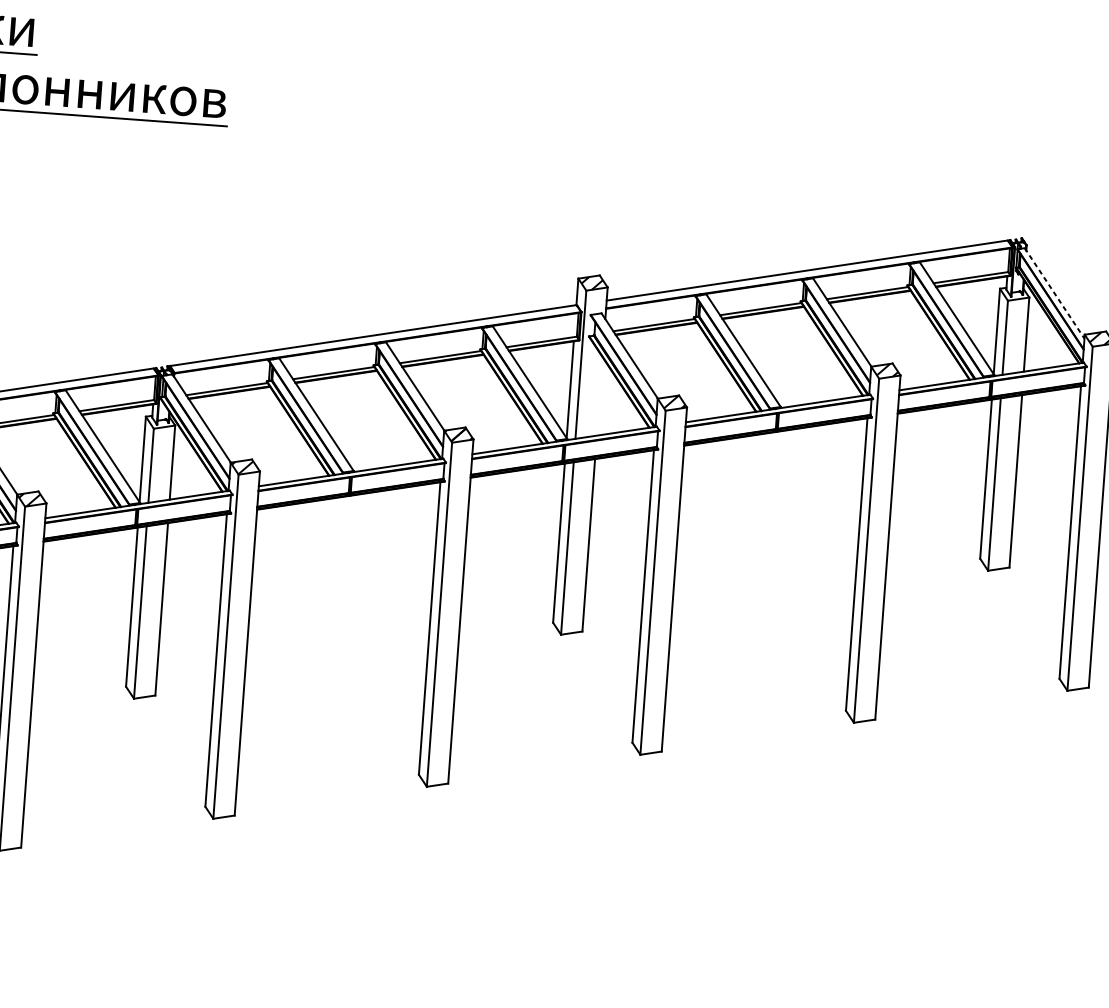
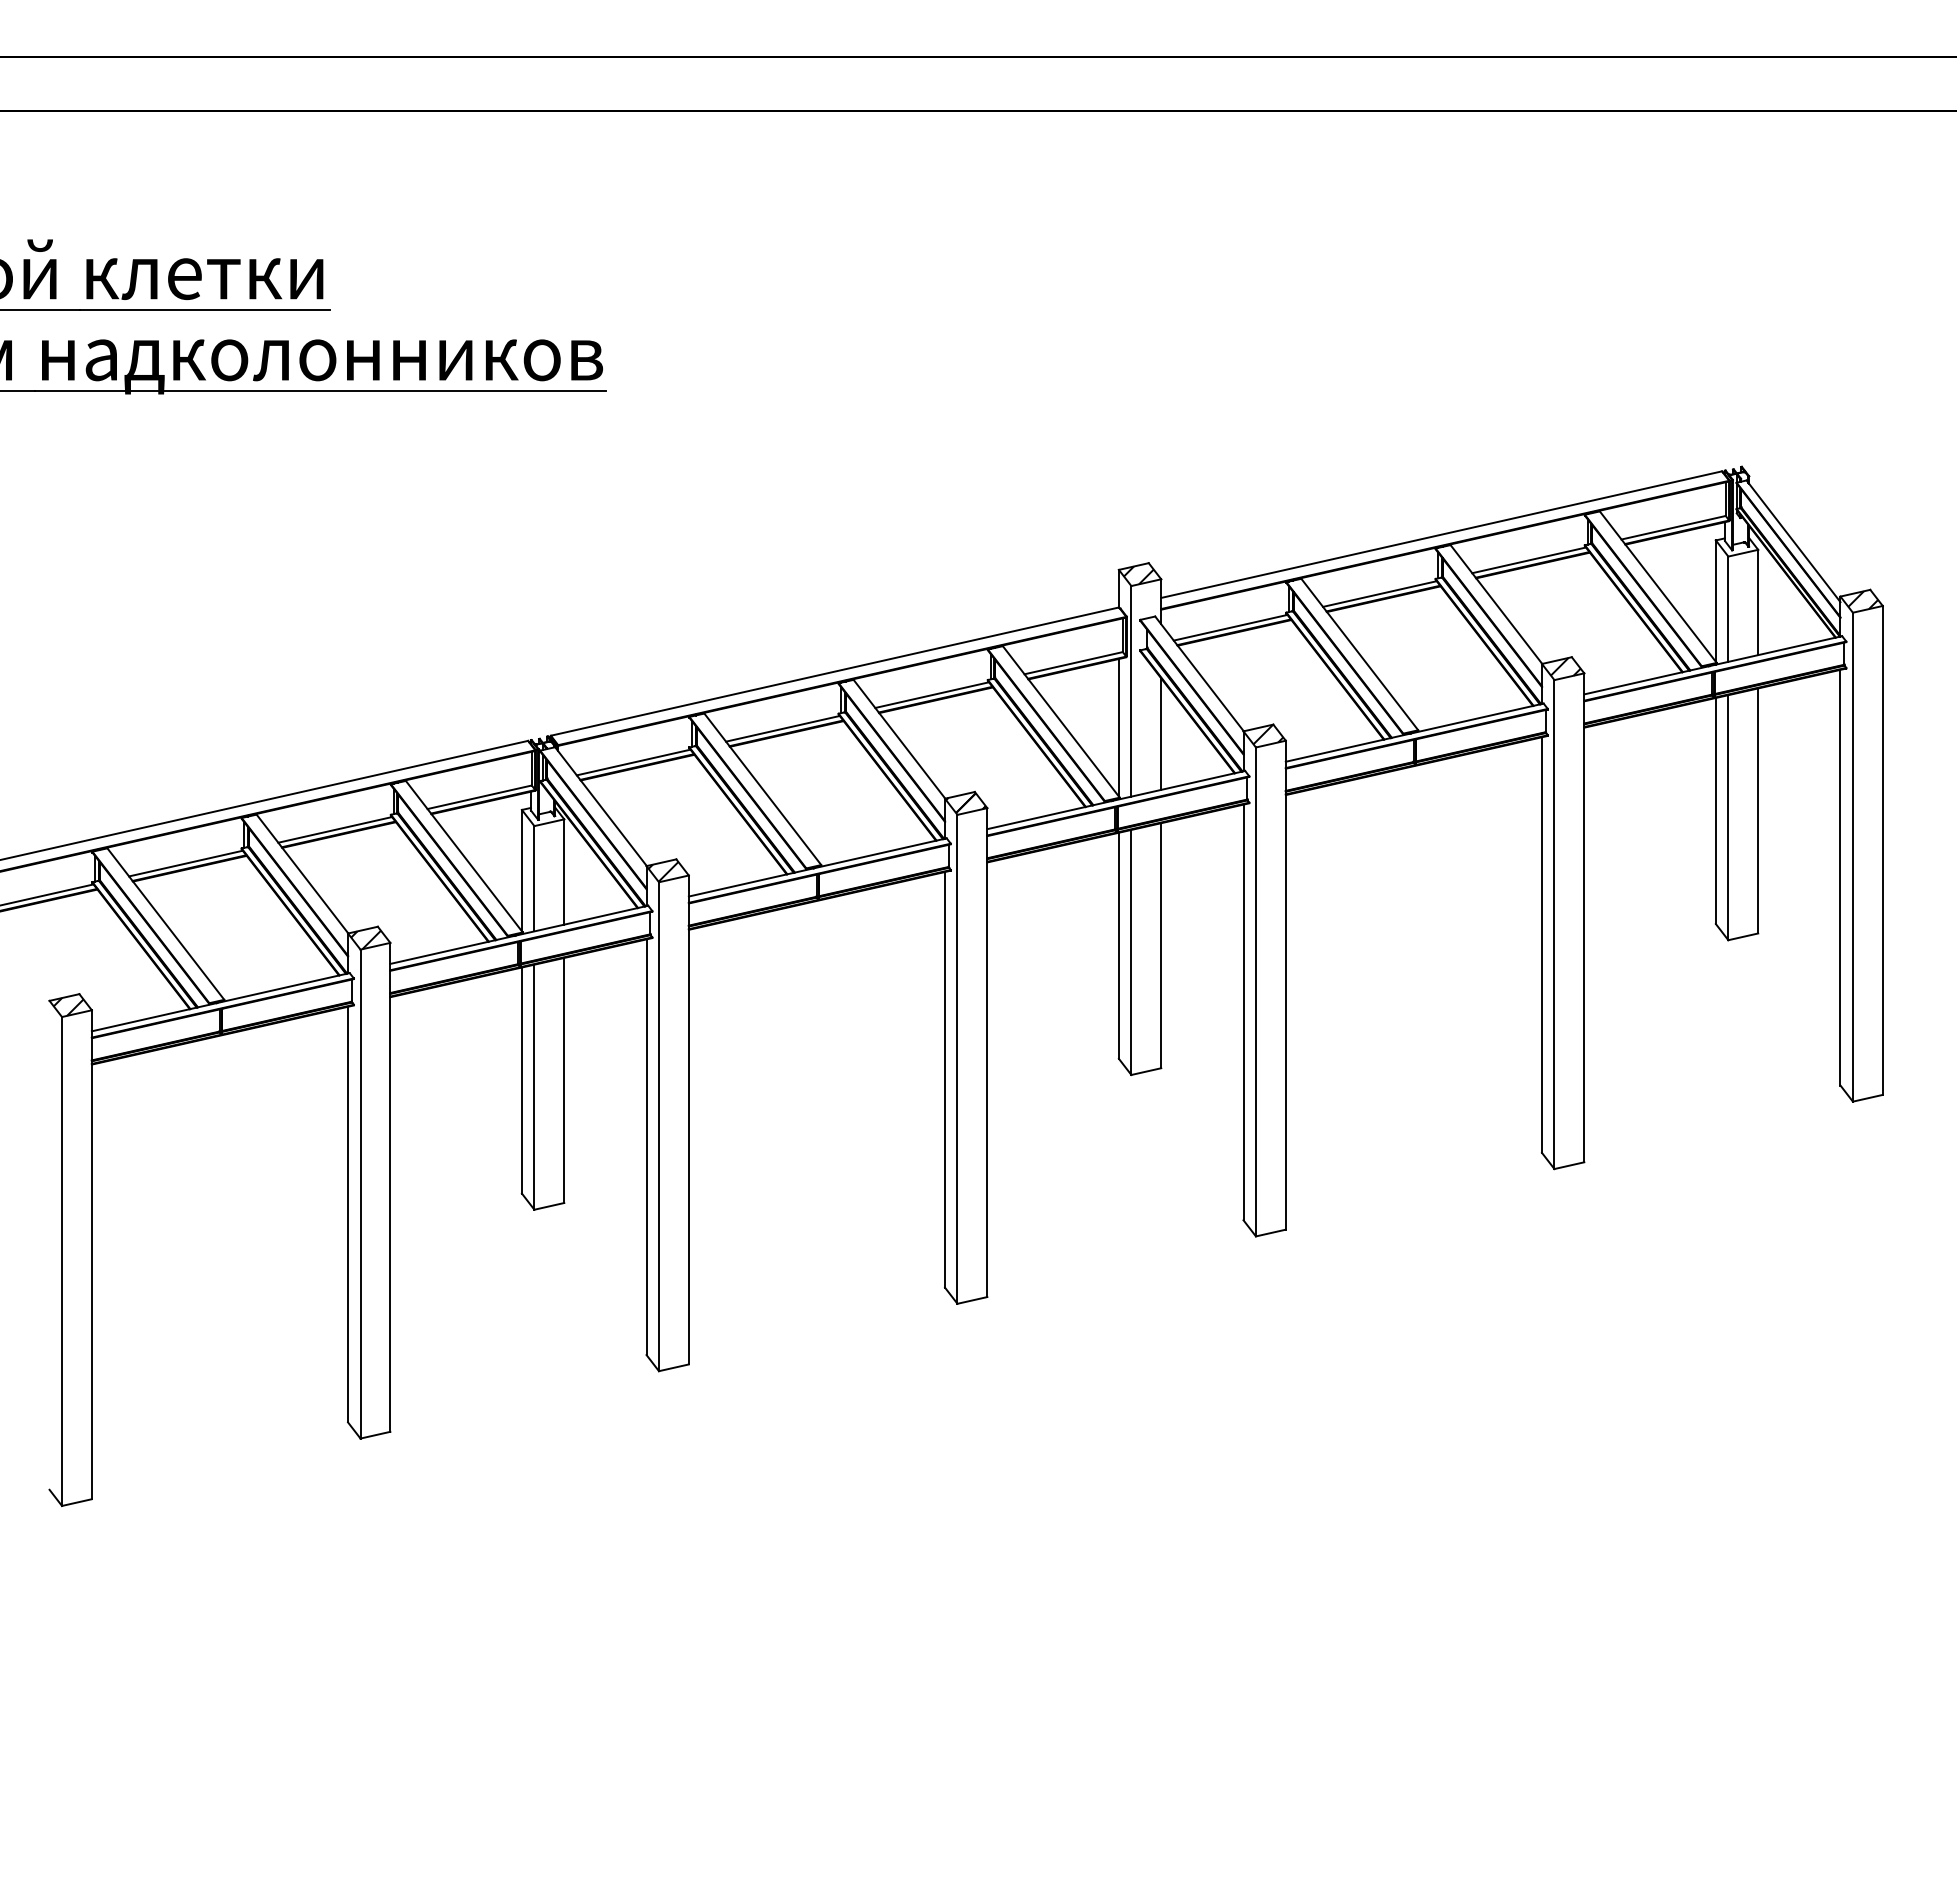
line: (1054, 293) -> (1793, 541), dashed -> solid
line: (599, 395) -> (1161, 733), added

